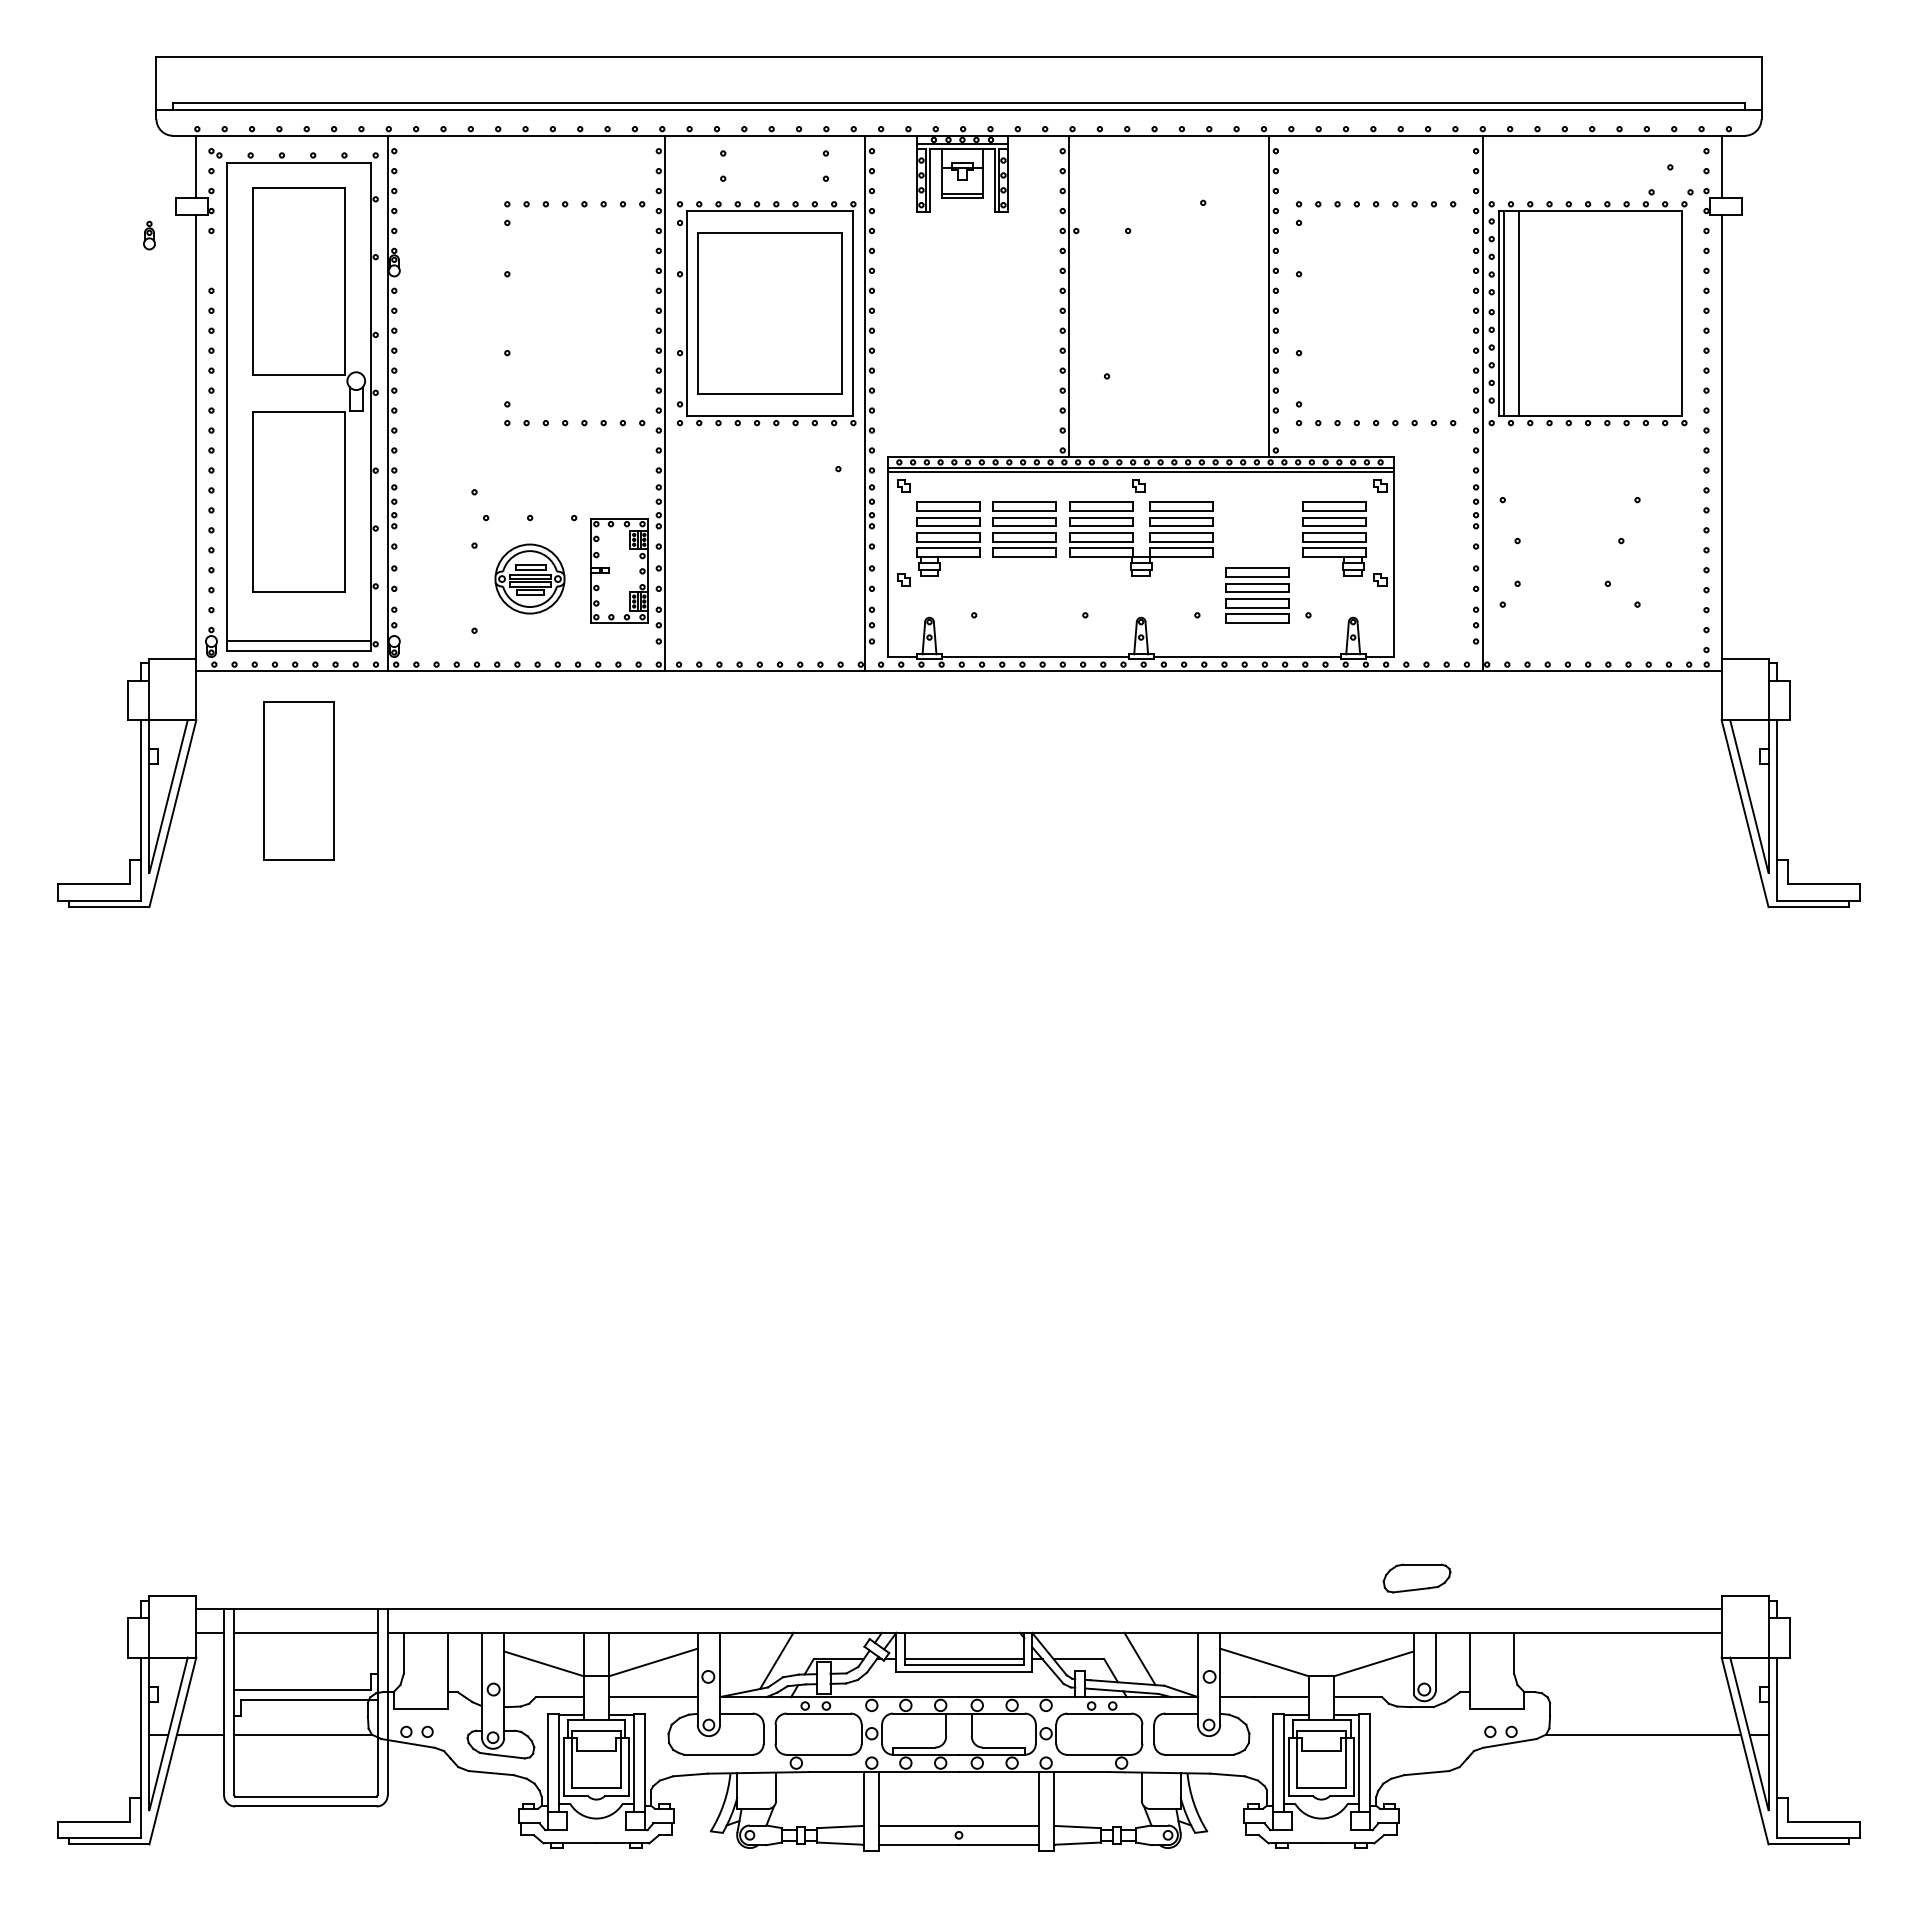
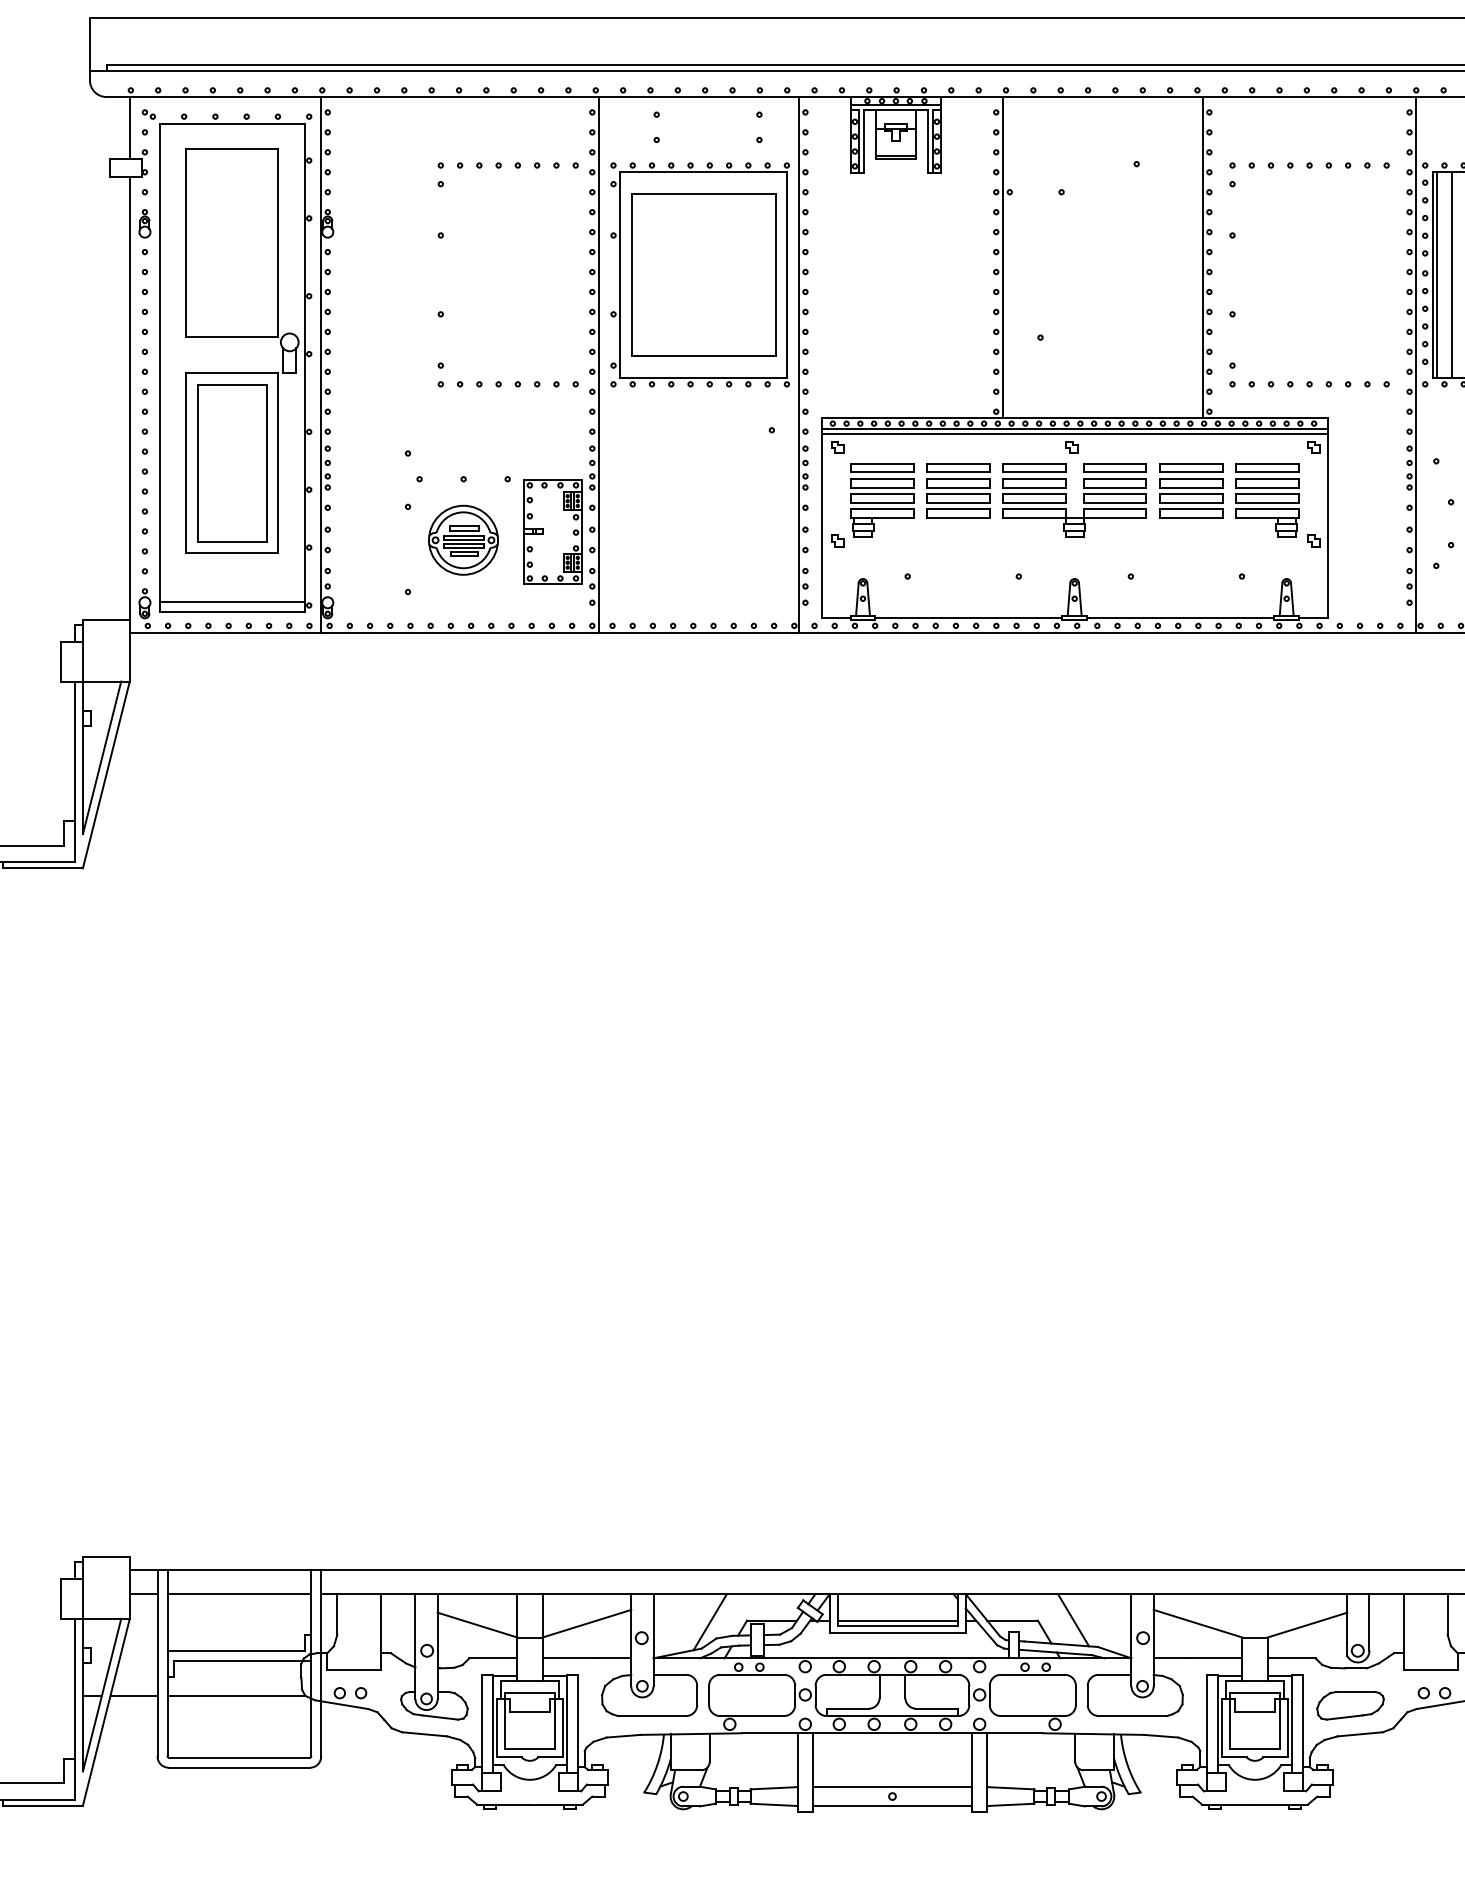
part: (149, 235) -> (144, 223), moved
part: (1257, 595) -> (1190, 490), moved
part: (298, 780) -> (231, 462), moved
part: (1416, 1578) -> (1349, 1705), moved

